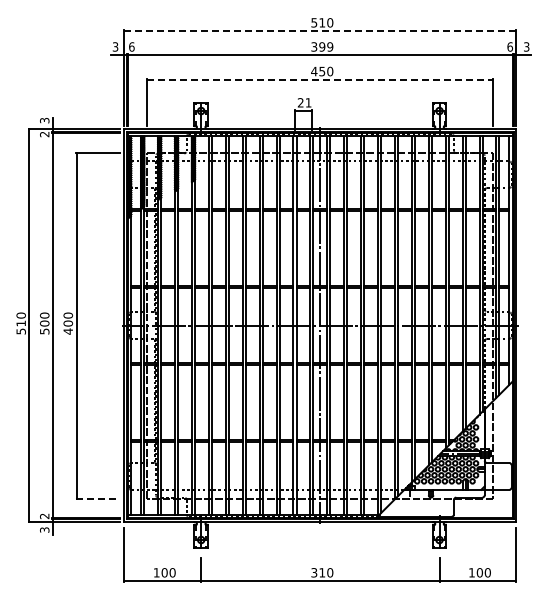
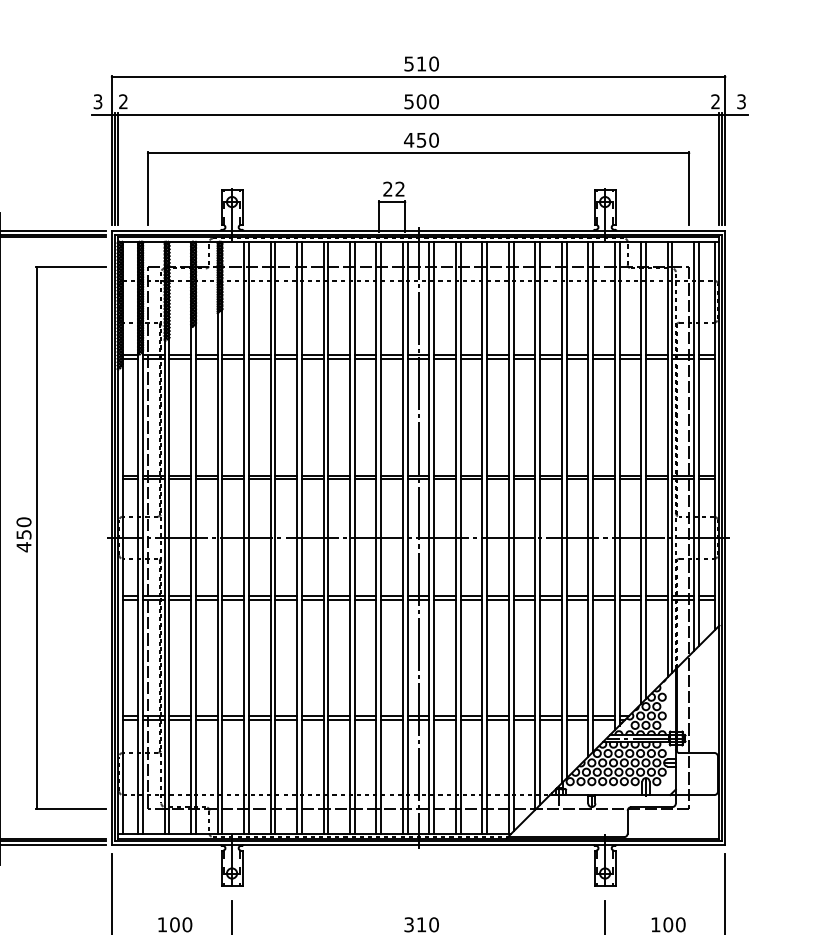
line: (320, 31) -> (418, 77), dashed -> solid
text: (131, 46) -> (122, 101), 6 -> 2
text: (322, 46) -> (421, 101), 399 -> 500
text: (510, 46) -> (716, 101), 6 -> 2
line: (320, 79) -> (418, 152), dashed -> solid
text: (308, 102) -> (400, 188), 21 -> 22
text: (68, 323) -> (24, 534), 400 -> 450
line: (98, 498) -> (71, 808), dashed -> solid

